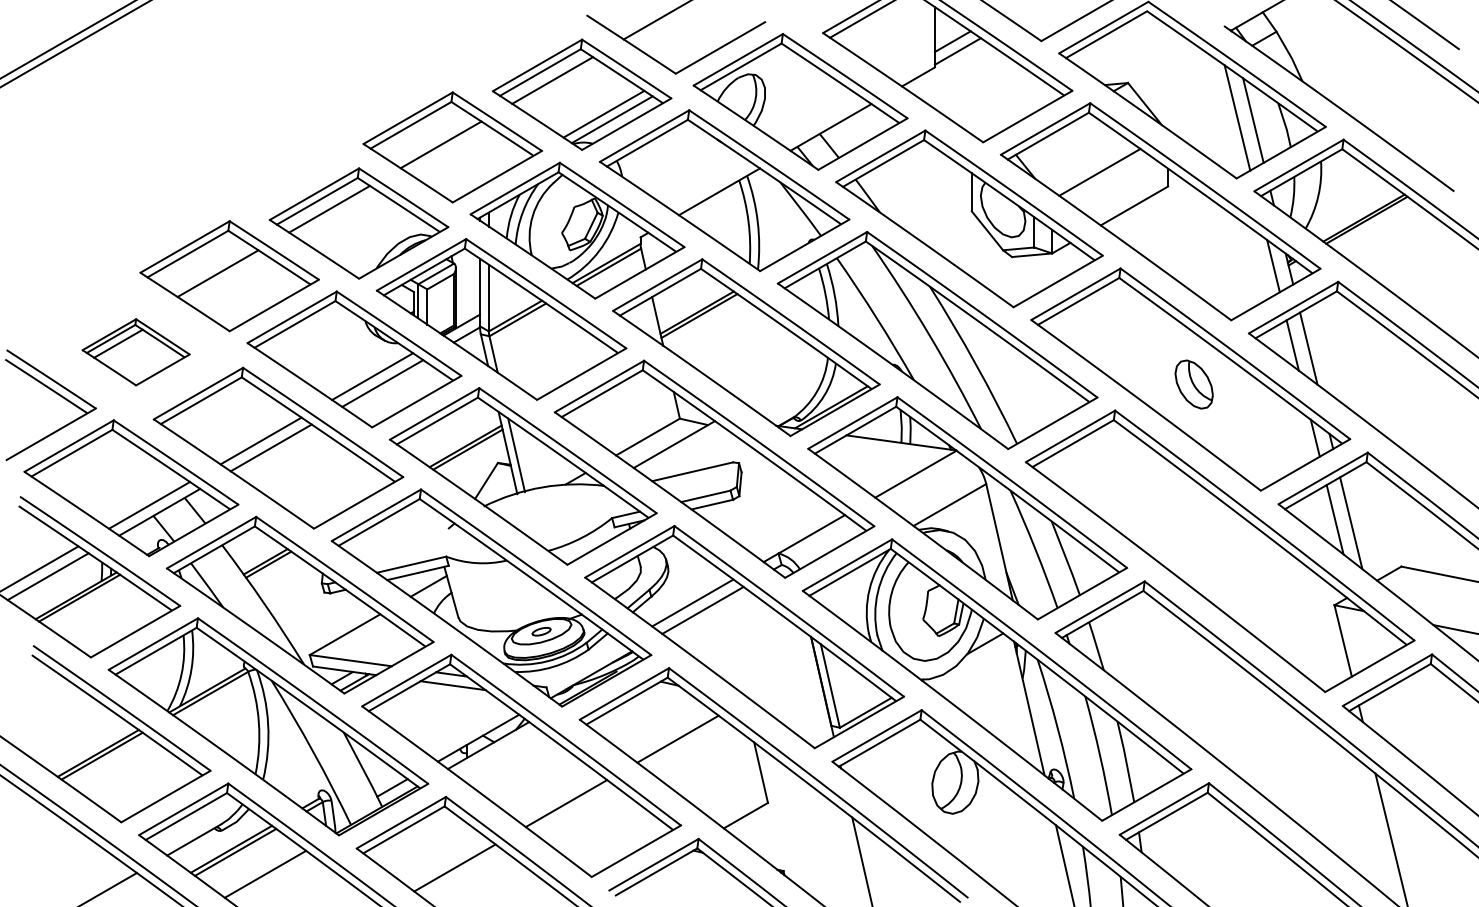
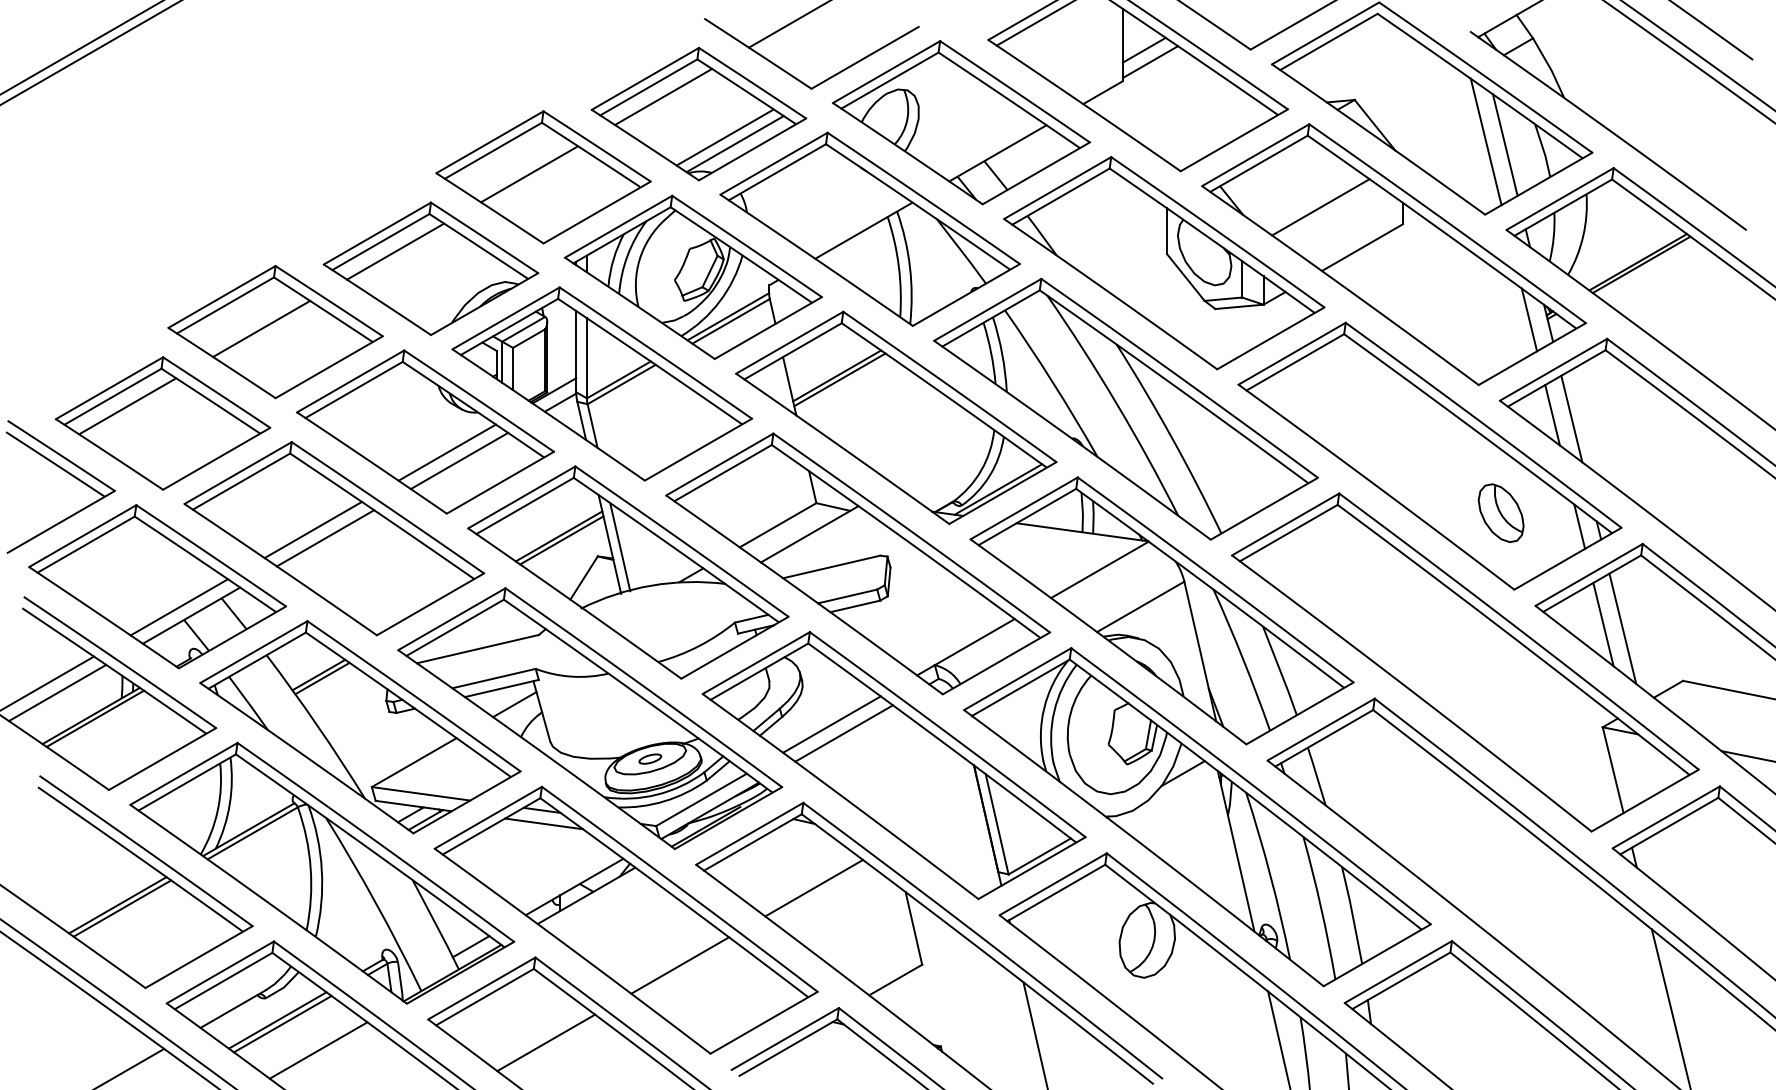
part: (136, 352) -> (163, 423), size x1.67
part: (1193, 383) -> (1500, 512), moved
line: (397, 539) -> (477, 648), added
line: (584, 665) -> (701, 799), added

